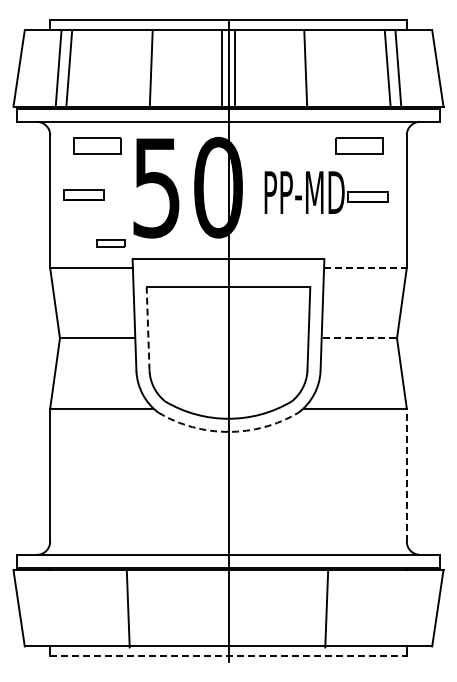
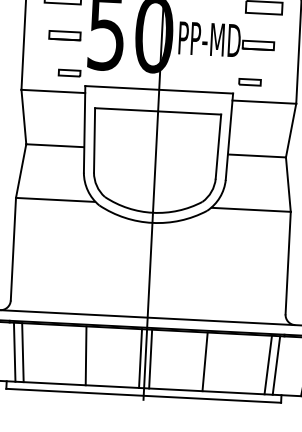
part: (326, 192) -> (226, 40), moved
part: (83, 194) -> (64, 35), moved
part: (345, 243) -> (249, 82), added
line: (365, 268) -> (264, 102), dashed -> solid
line: (148, 328) -> (94, 140), dashed -> solid
line: (360, 338) -> (257, 156), dashed -> solid
arc: (228, 431) -> (152, 222), dashed -> solid
line: (406, 475) -> (287, 263), dashed -> solid
line: (58, 608) -> (14, 352), added
line: (69, 608) -> (23, 352), added
line: (221, 608) -> (140, 358), added
line: (235, 608) -> (150, 359), added
line: (387, 608) -> (268, 365), added
line: (398, 608) -> (276, 365), added
line: (127, 609) -> (85, 355), moved
line: (326, 609) -> (204, 361), moved
line: (228, 656) -> (143, 395), dashed -> solid

